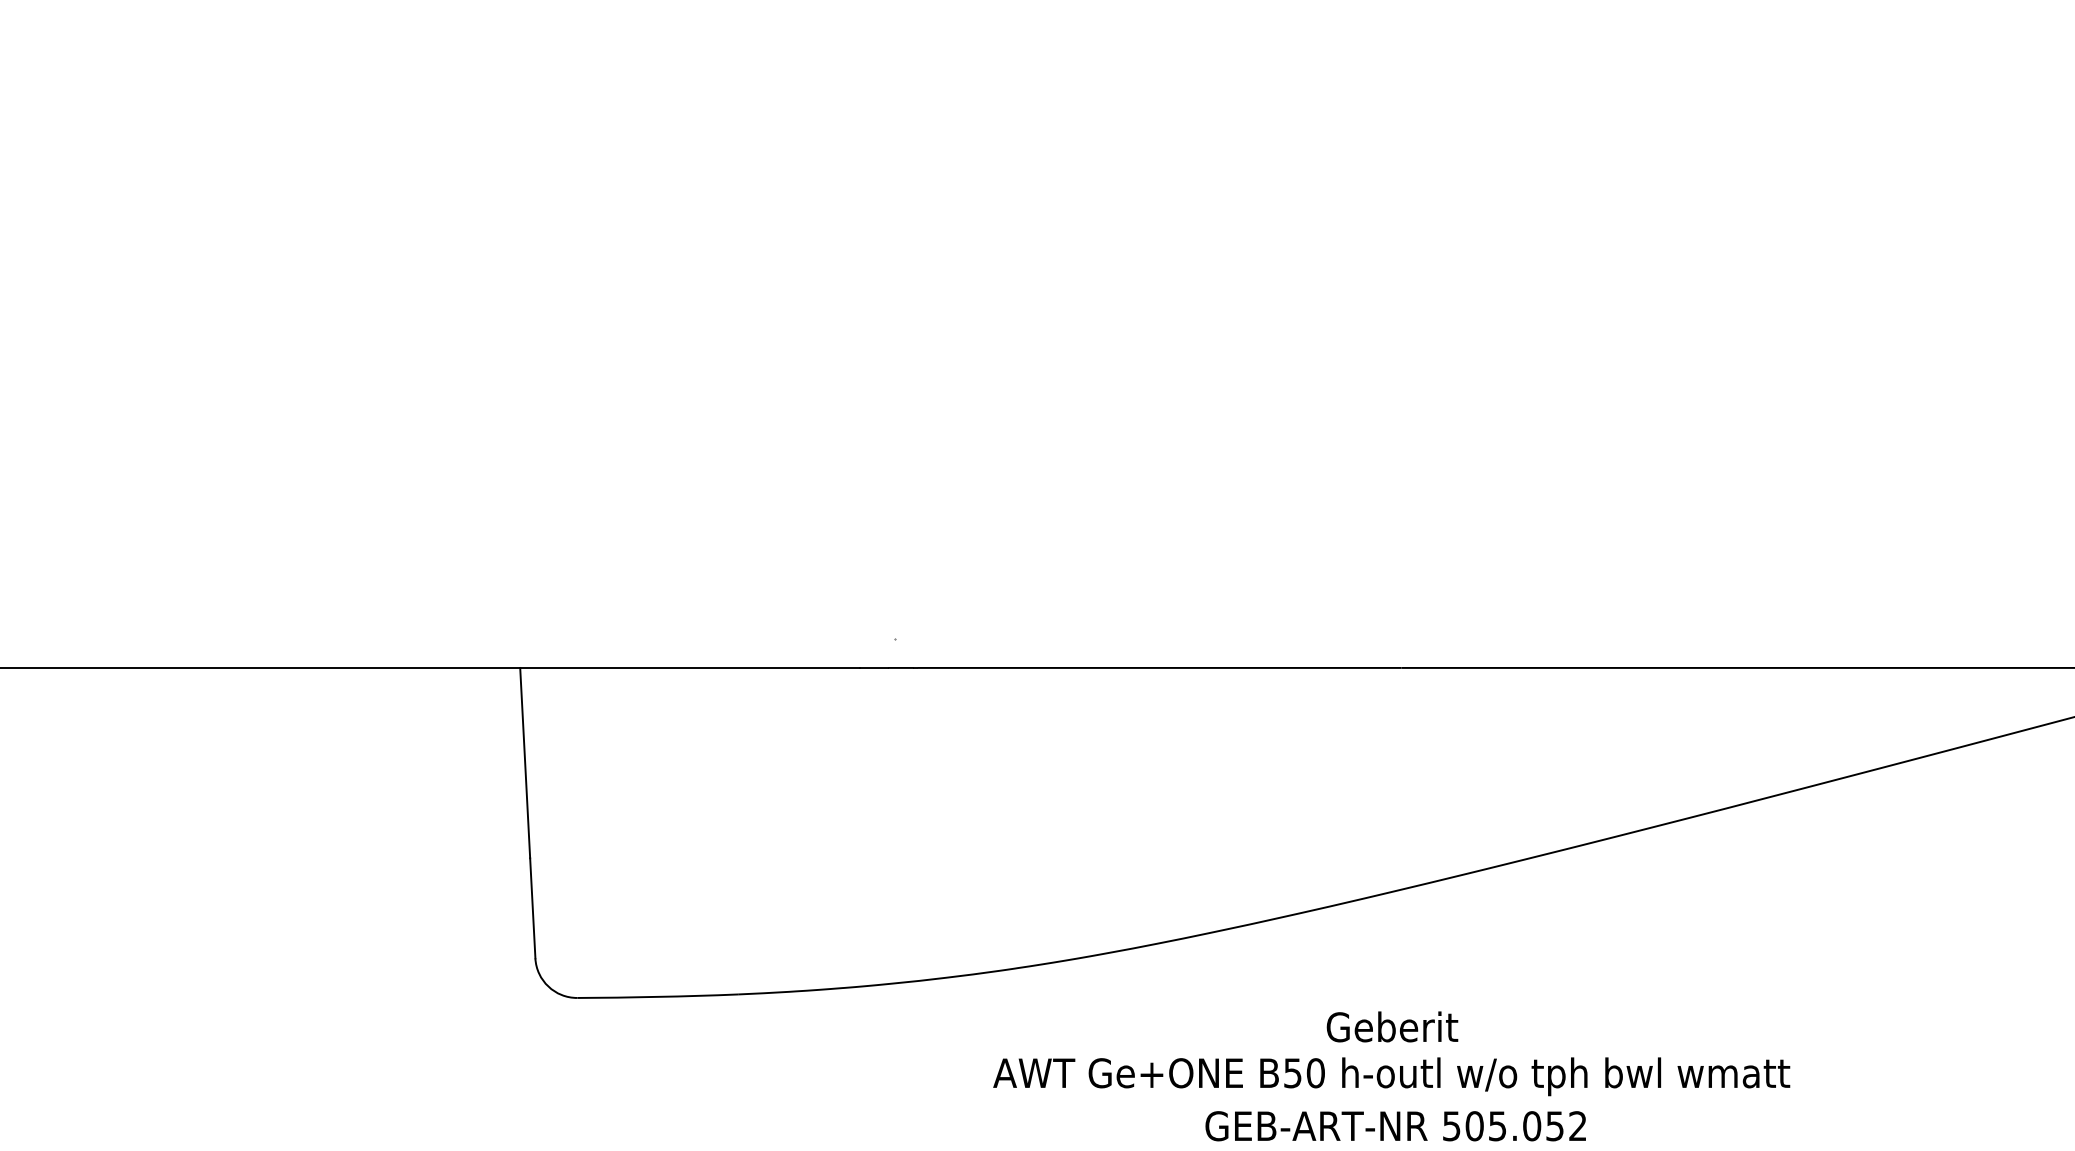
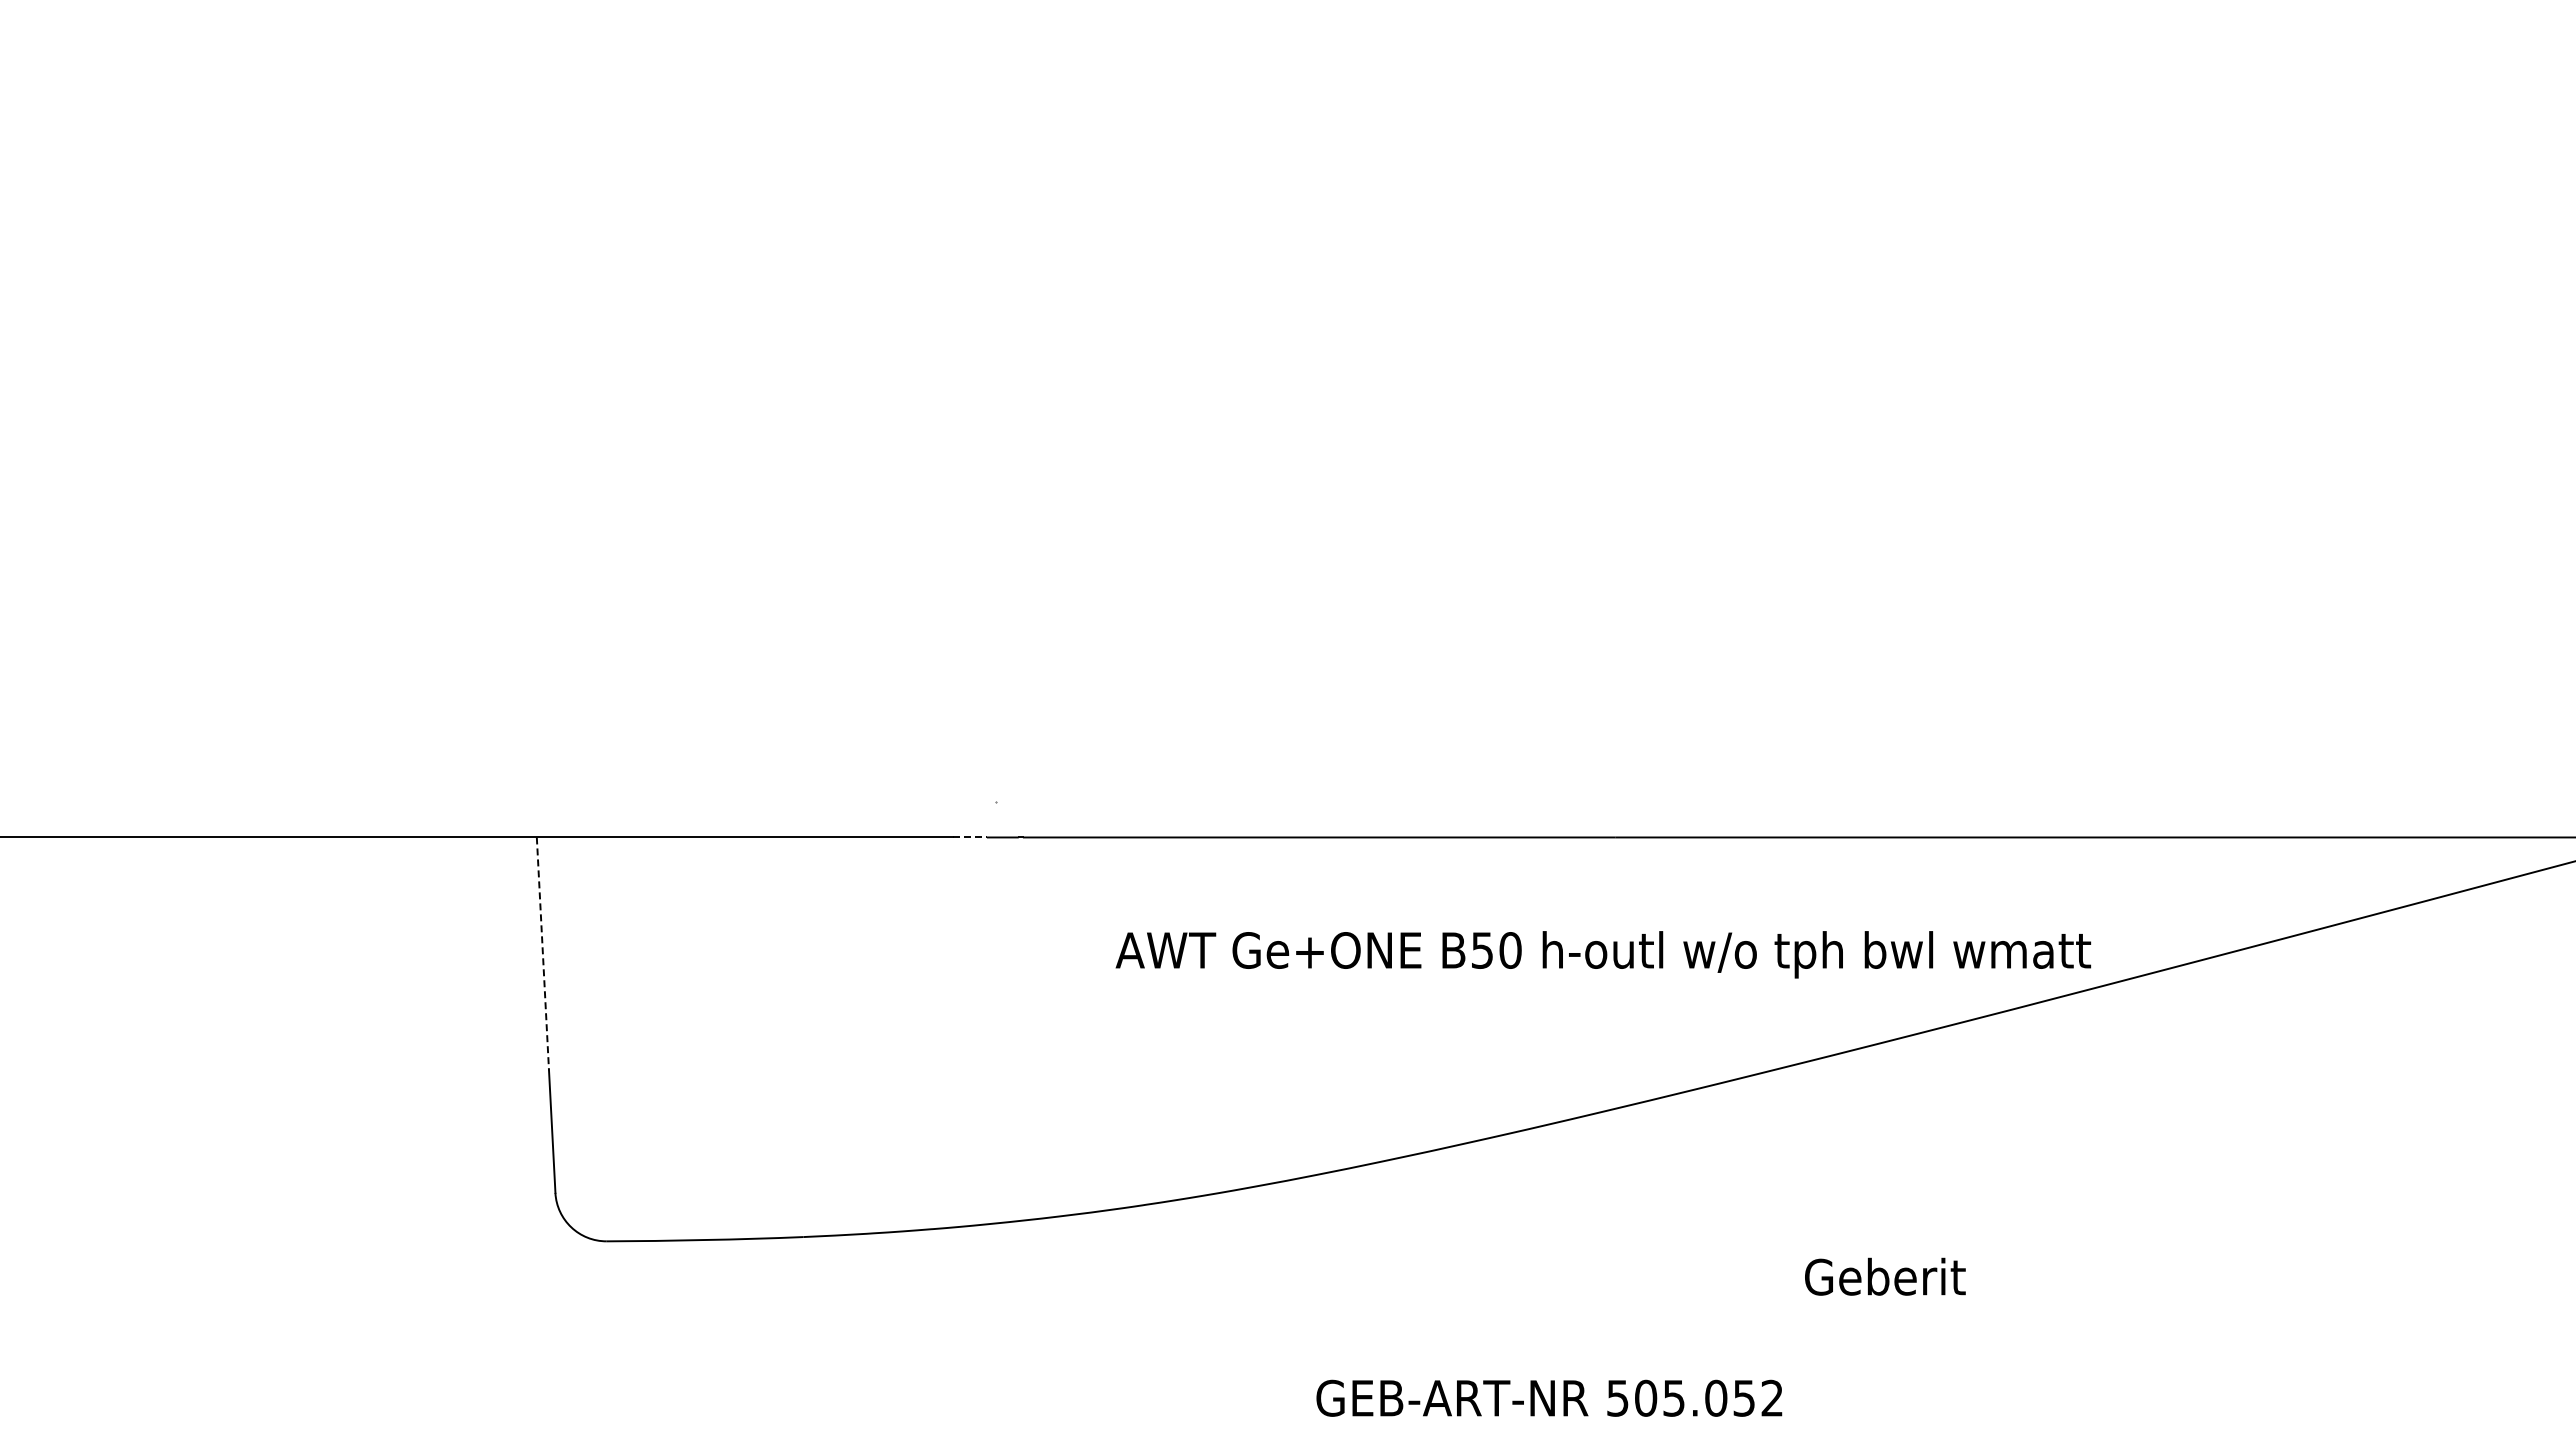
line: (874, 667) -> (970, 837), solid -> dashed
line: (524, 762) -> (542, 953), solid -> dashed
text: (1392, 1026) -> (1885, 1276), moved
text: (1391, 1076) -> (1603, 954), moved
text: (1395, 1125) -> (1549, 1397), moved

